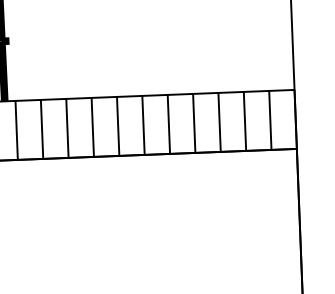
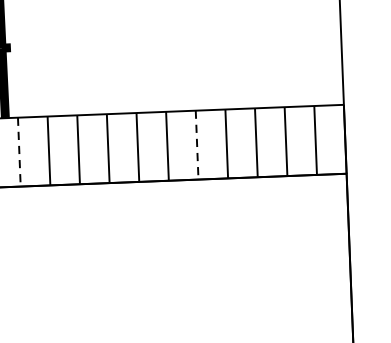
line: (168, 124) -> (196, 145), solid -> dashed
line: (16, 130) -> (19, 152), solid -> dashed

